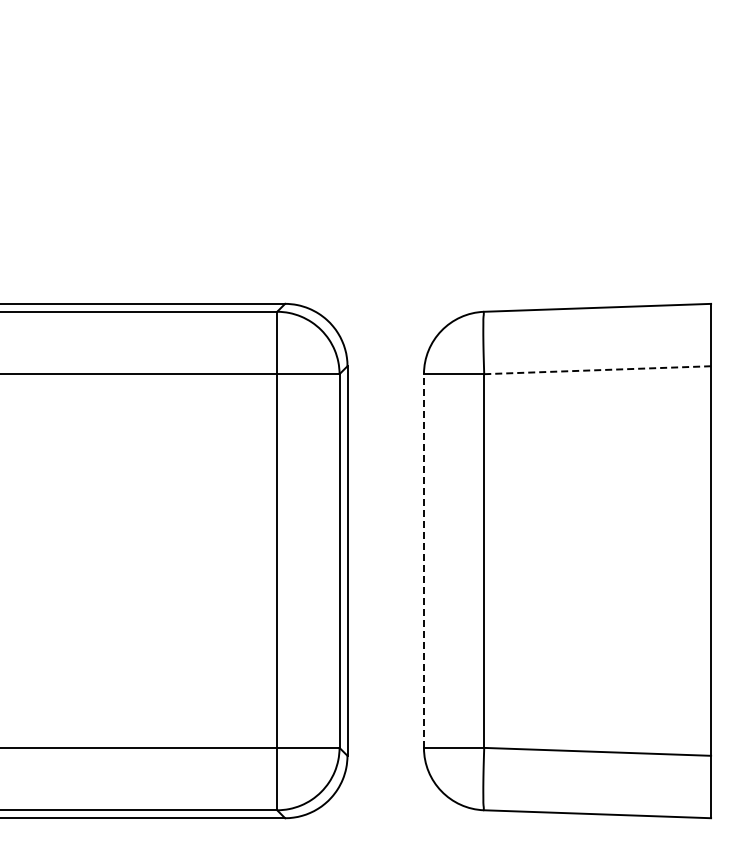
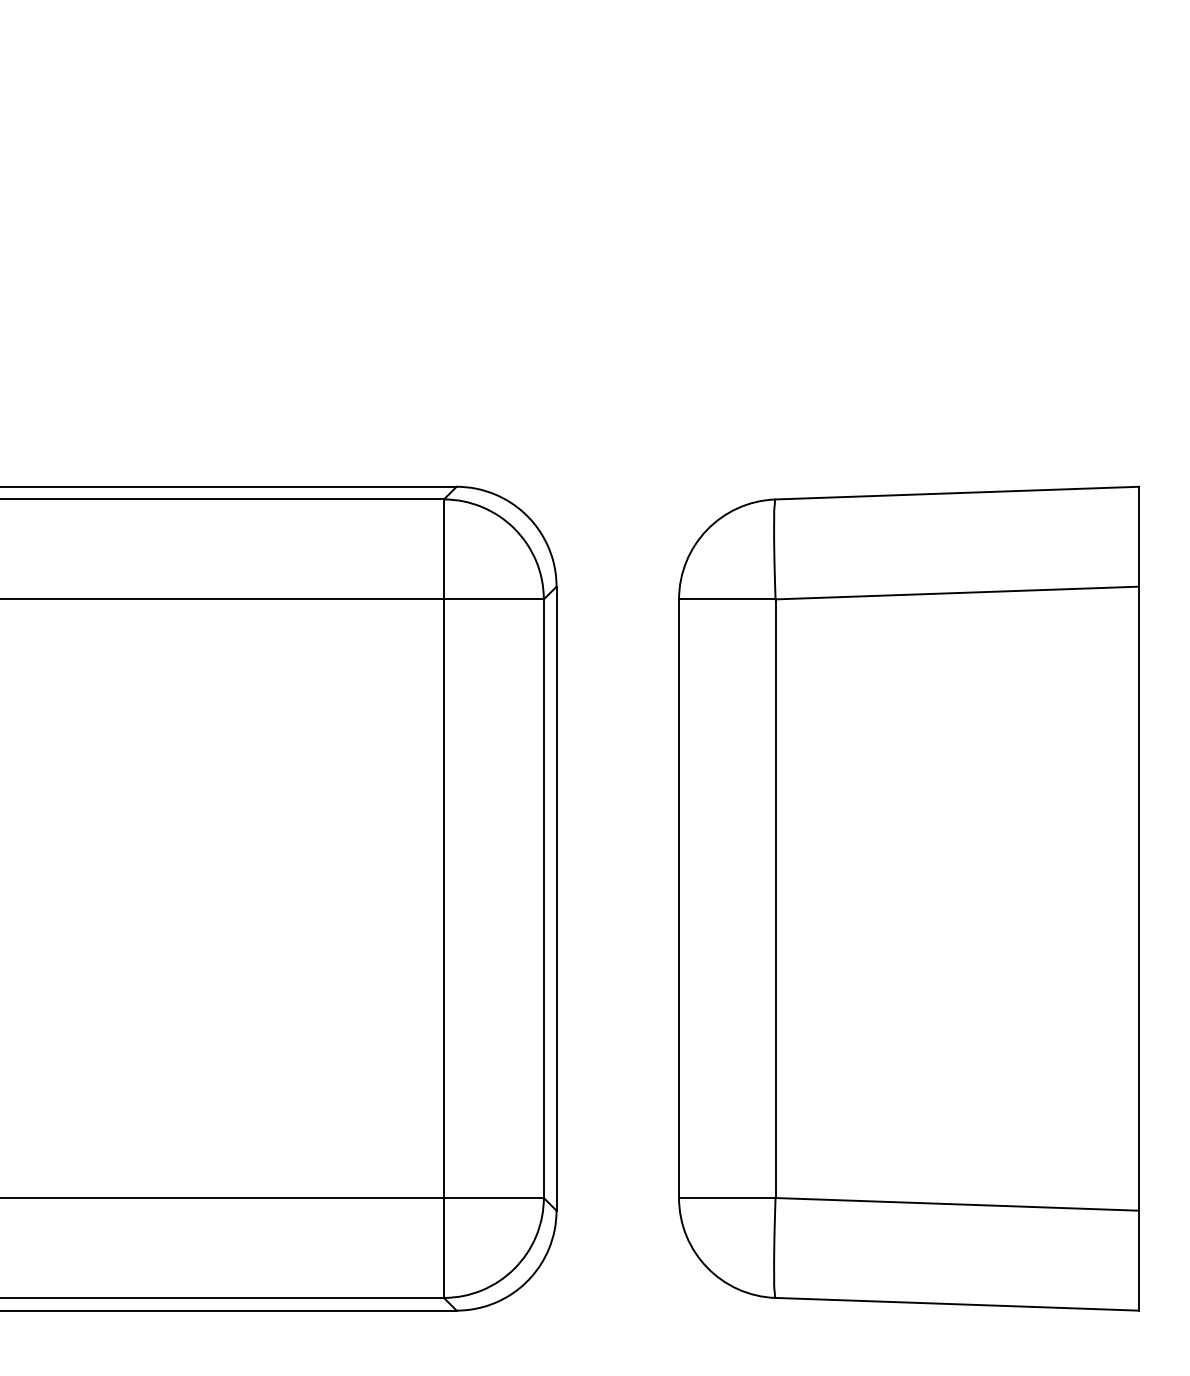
line: (597, 370) -> (957, 593), dashed -> solid
line: (423, 561) -> (678, 899), dashed -> solid

